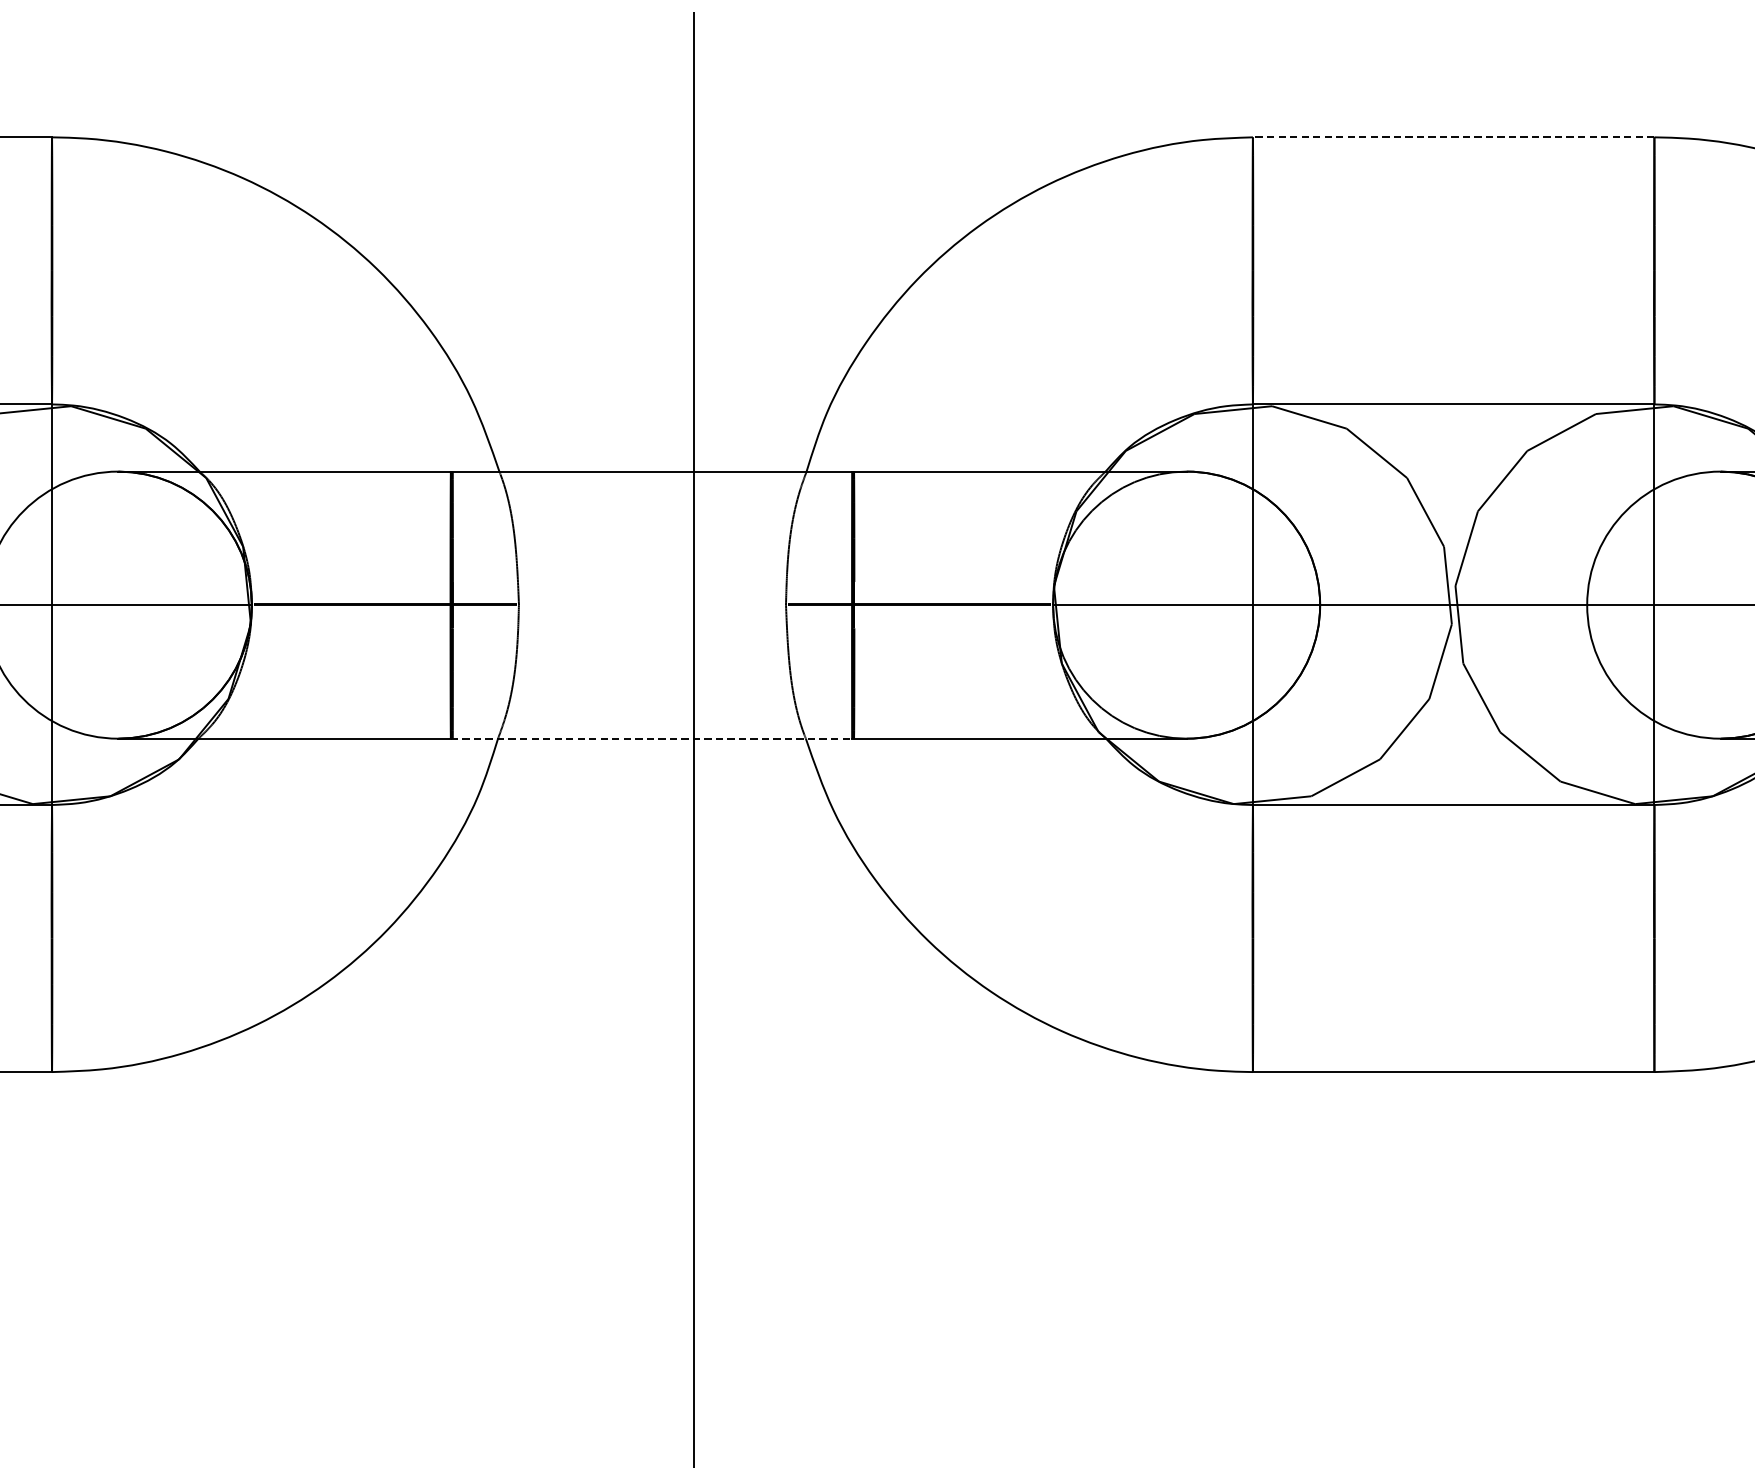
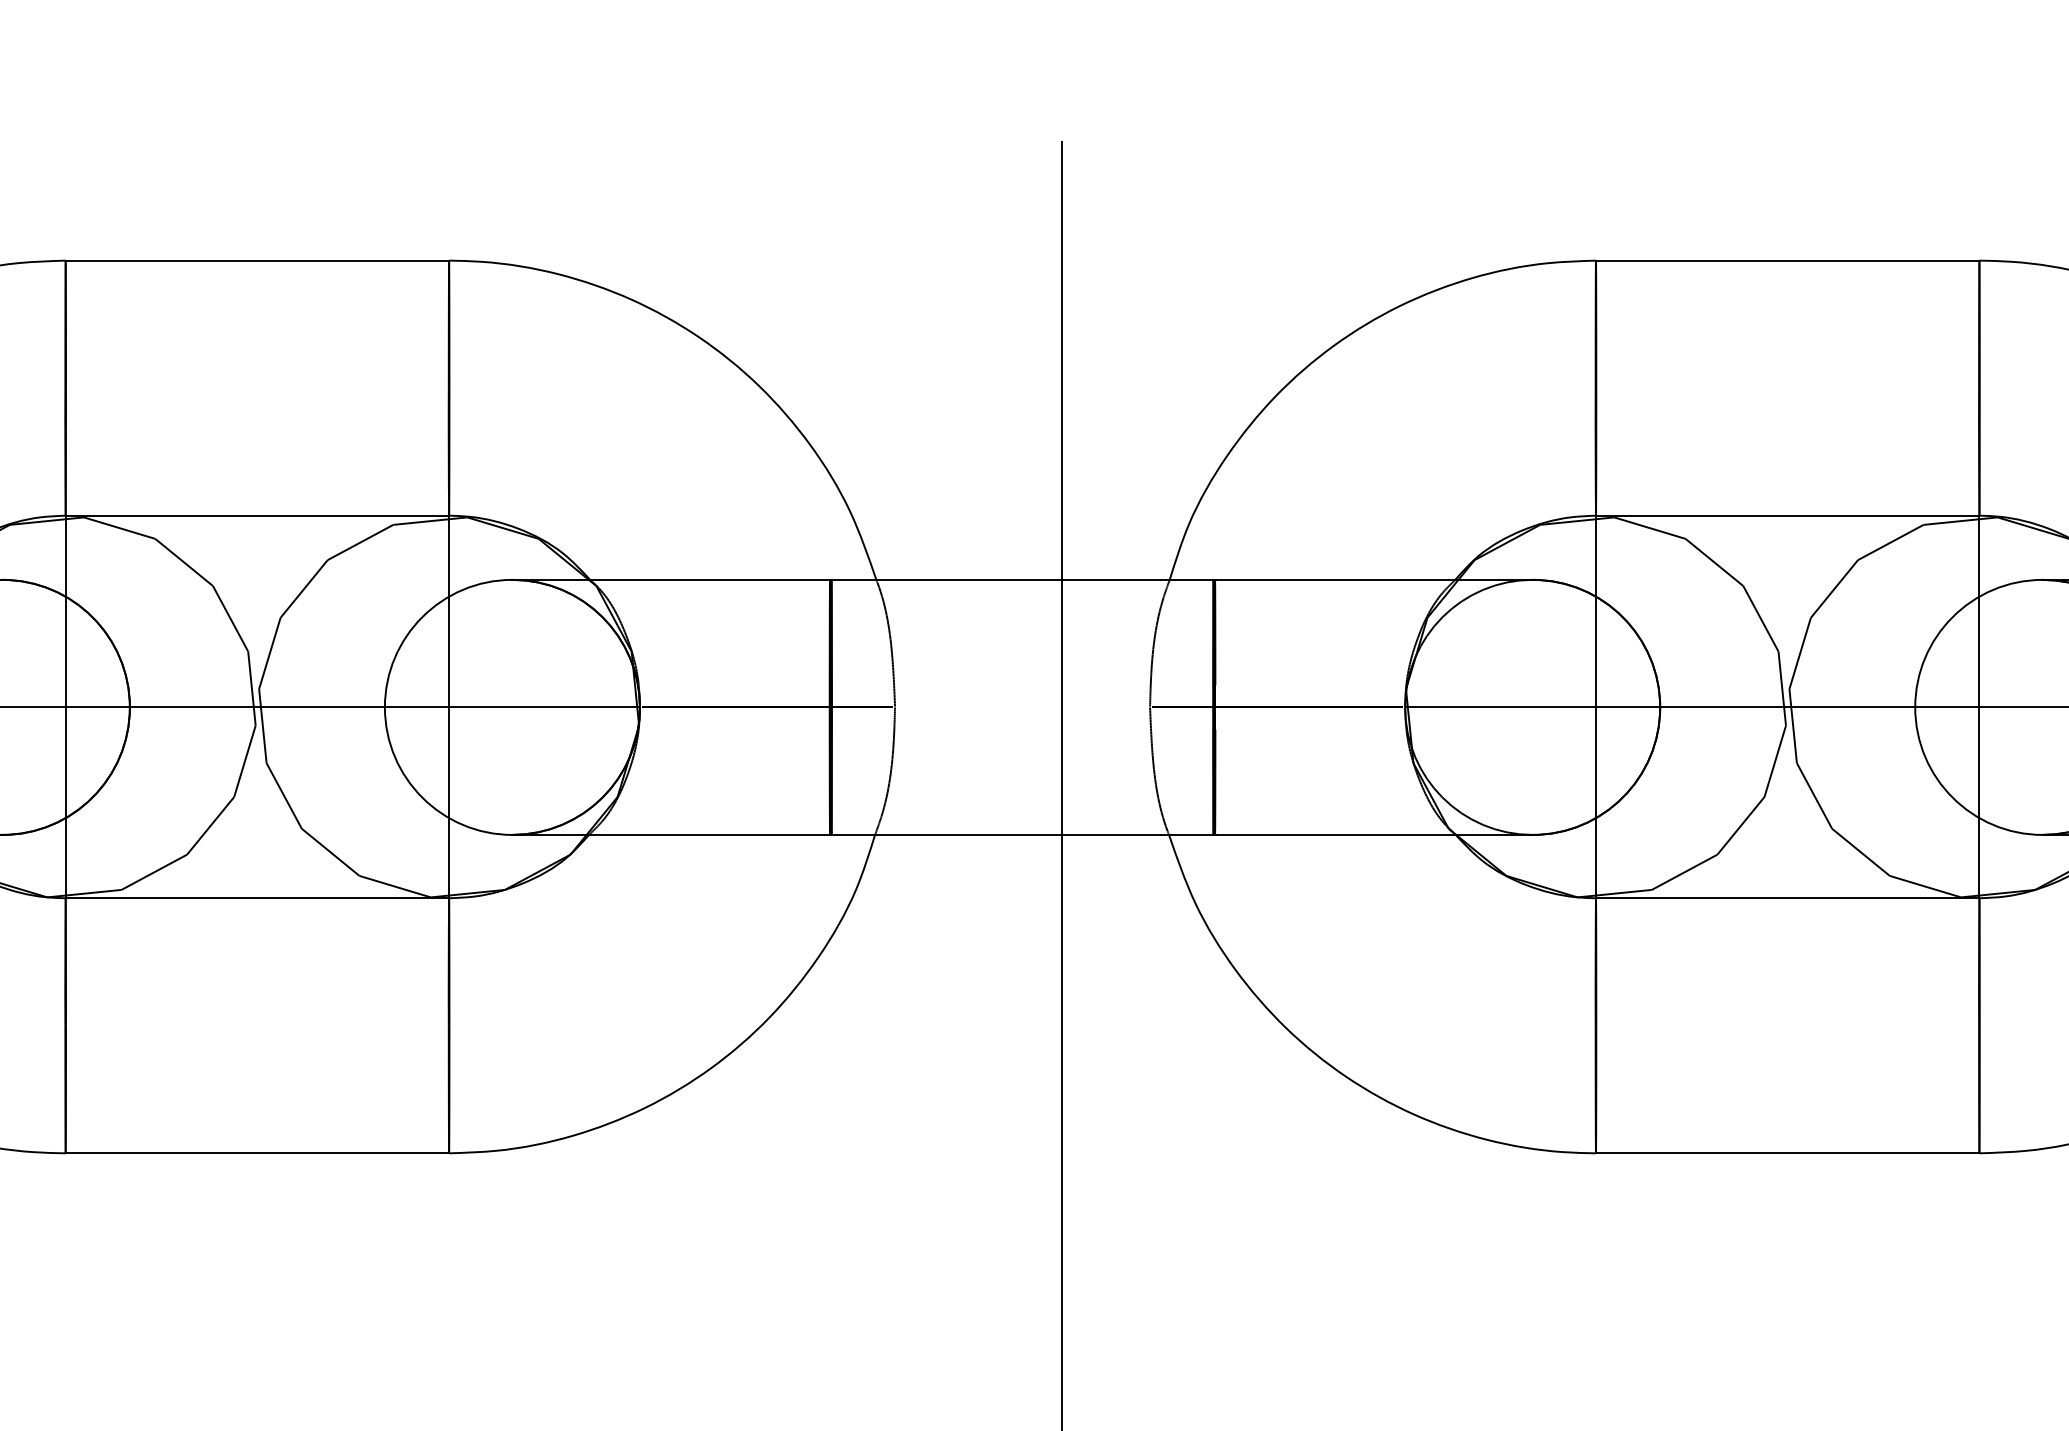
line: (1453, 137) -> (1787, 260), dashed -> solid
line: (651, 738) -> (1021, 834), dashed -> solid

